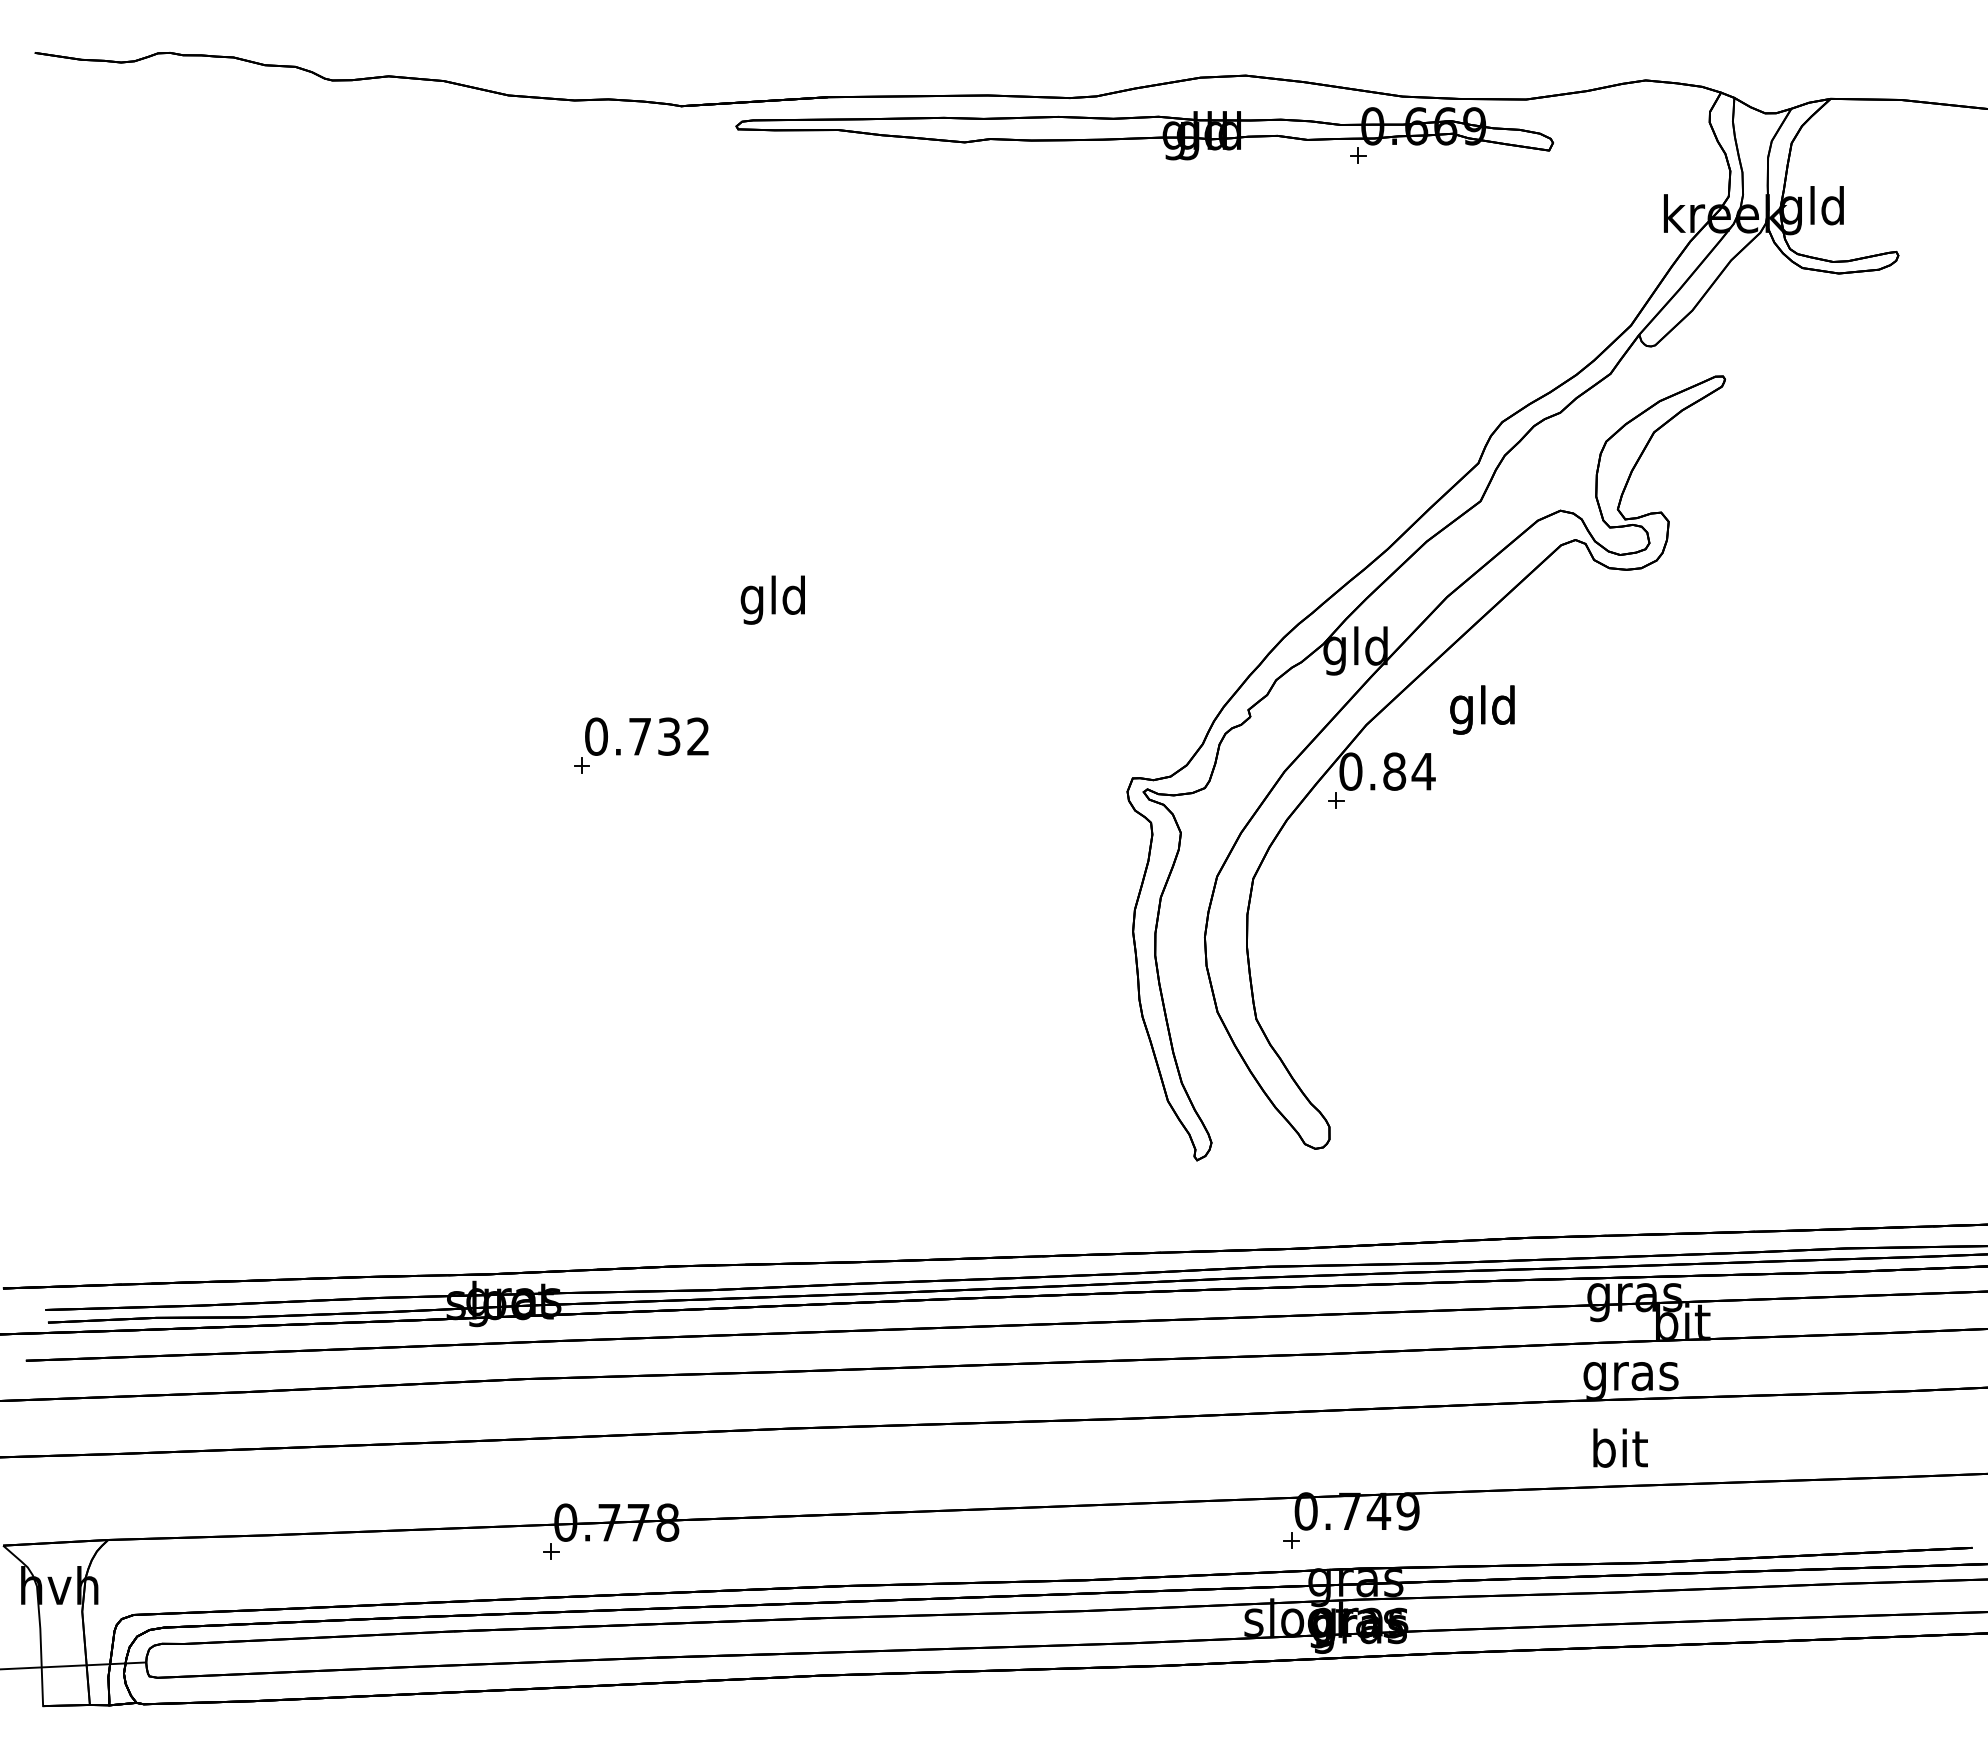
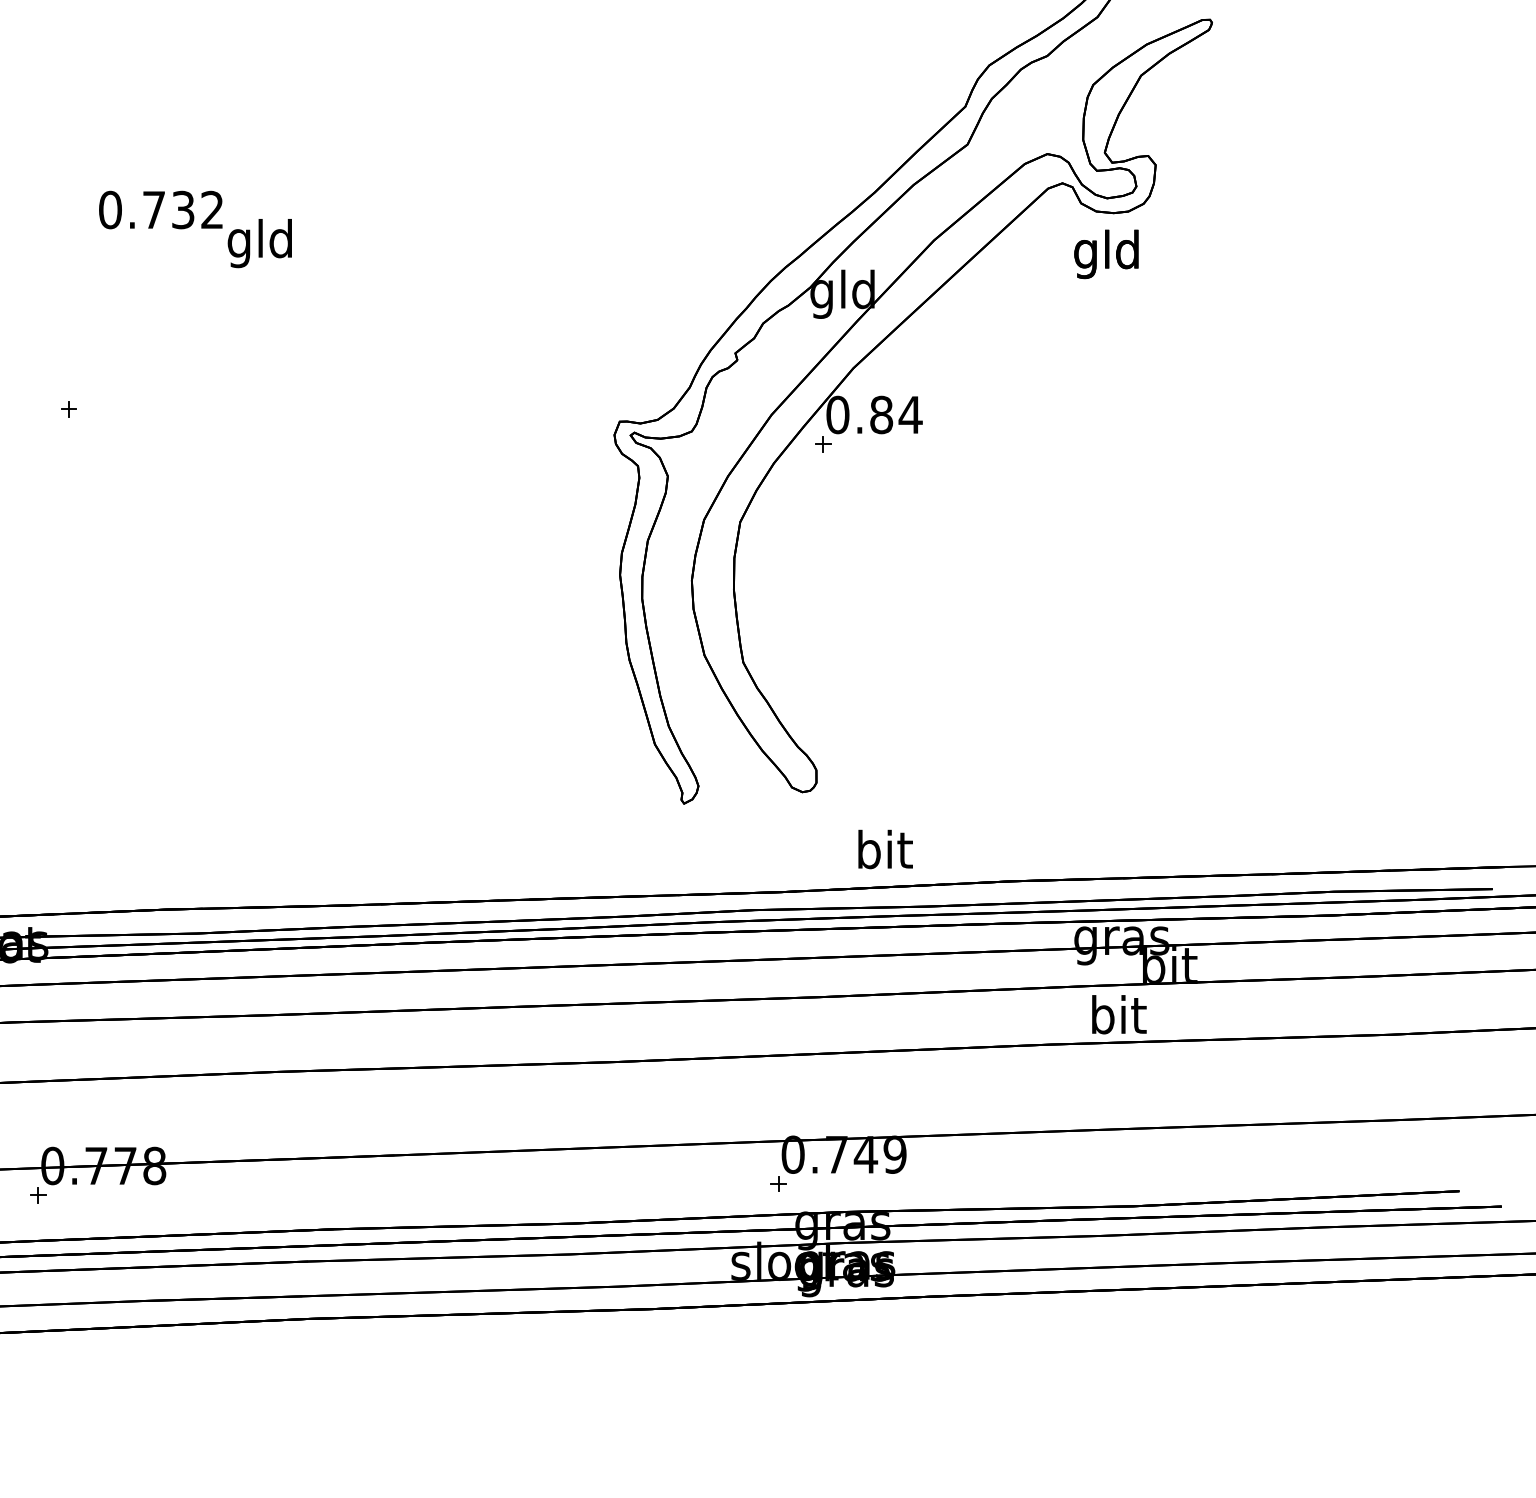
text: (1482, 709) -> (1106, 253), moved
text: (646, 736) -> (160, 209), moved
text: (1630, 1375) -> (1117, 1018), gras -> bit
text: (1620, 1447) -> (885, 848), moved

